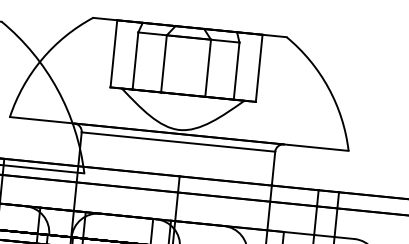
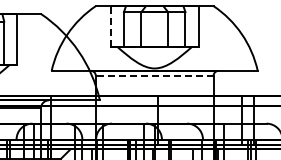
line: (113, 53) -> (110, 26), solid -> dashed
line: (178, 141) -> (154, 75), solid -> dashed

